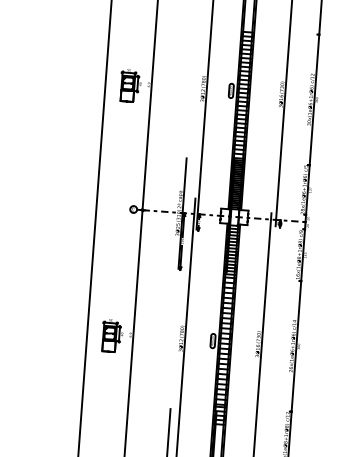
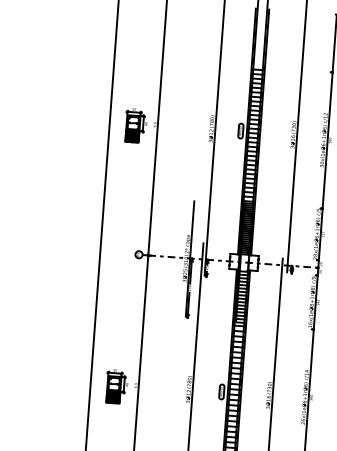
fill: (127, 95) -> (132, 135), added
fill: (108, 346) -> (112, 397), added

